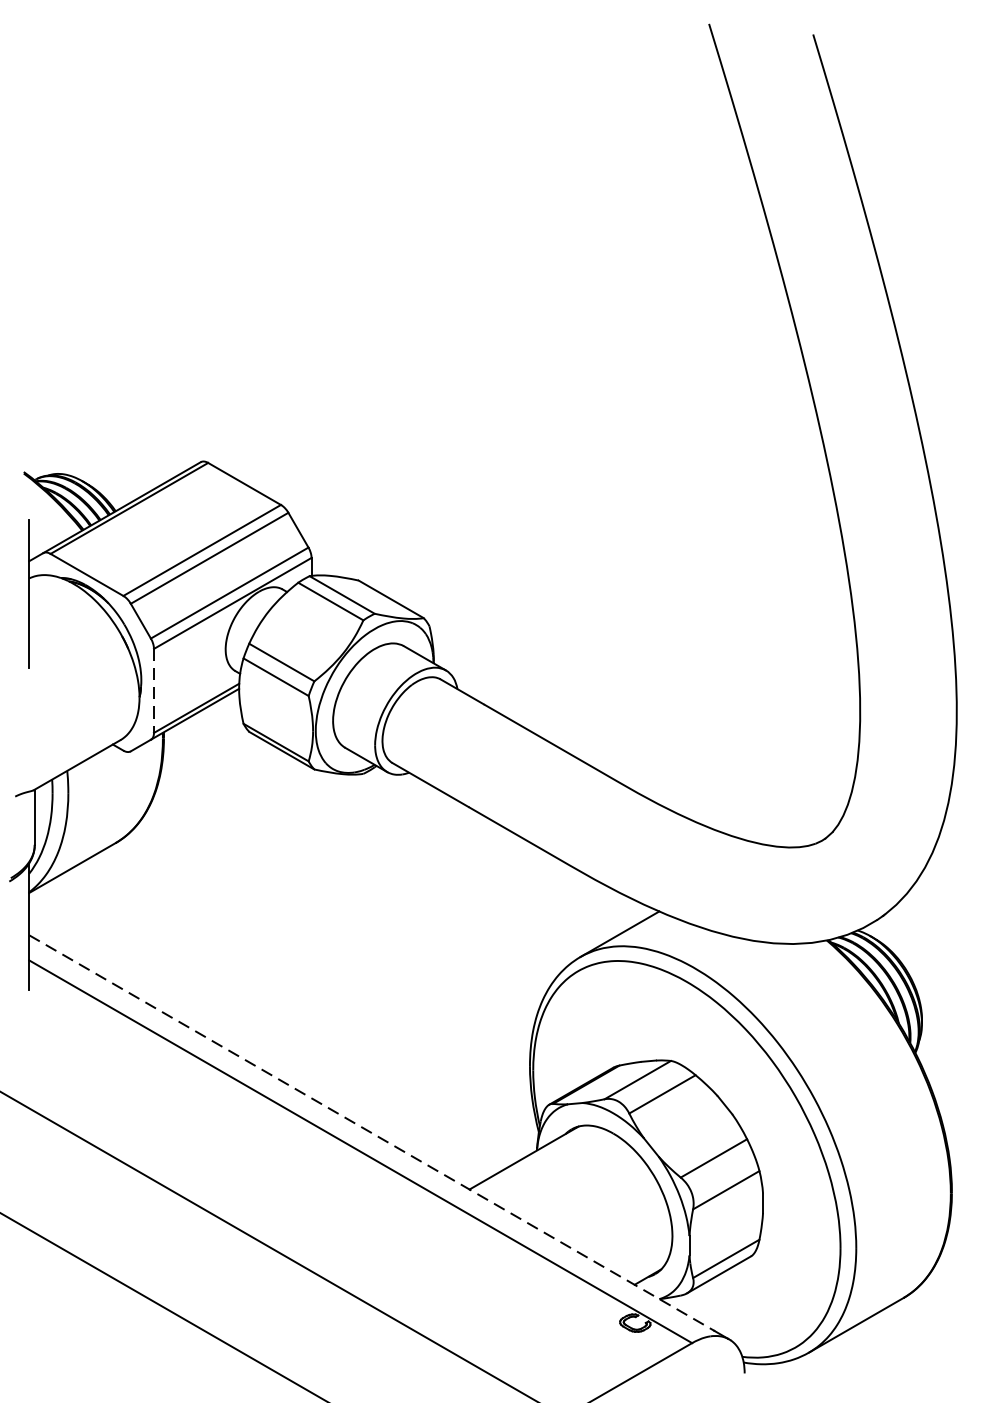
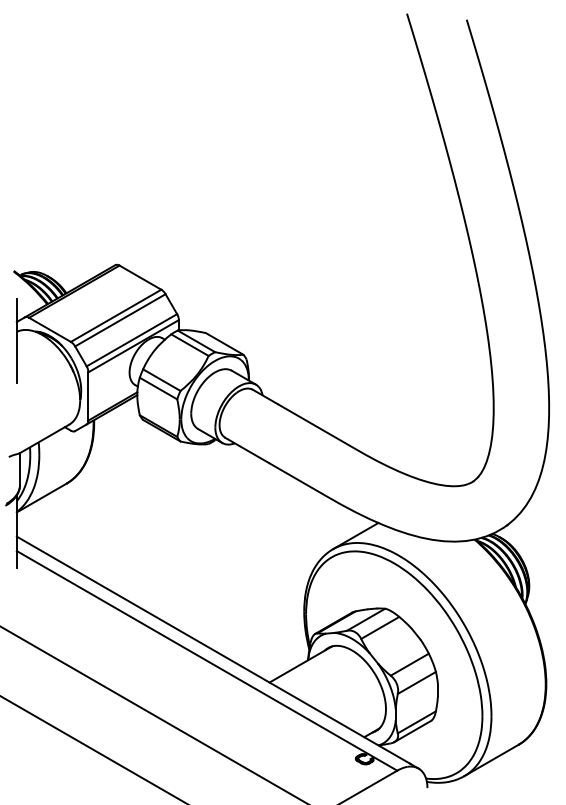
line: (154, 691) -> (88, 396), dashed -> solid
line: (373, 1133) -> (214, 650), dashed -> solid

